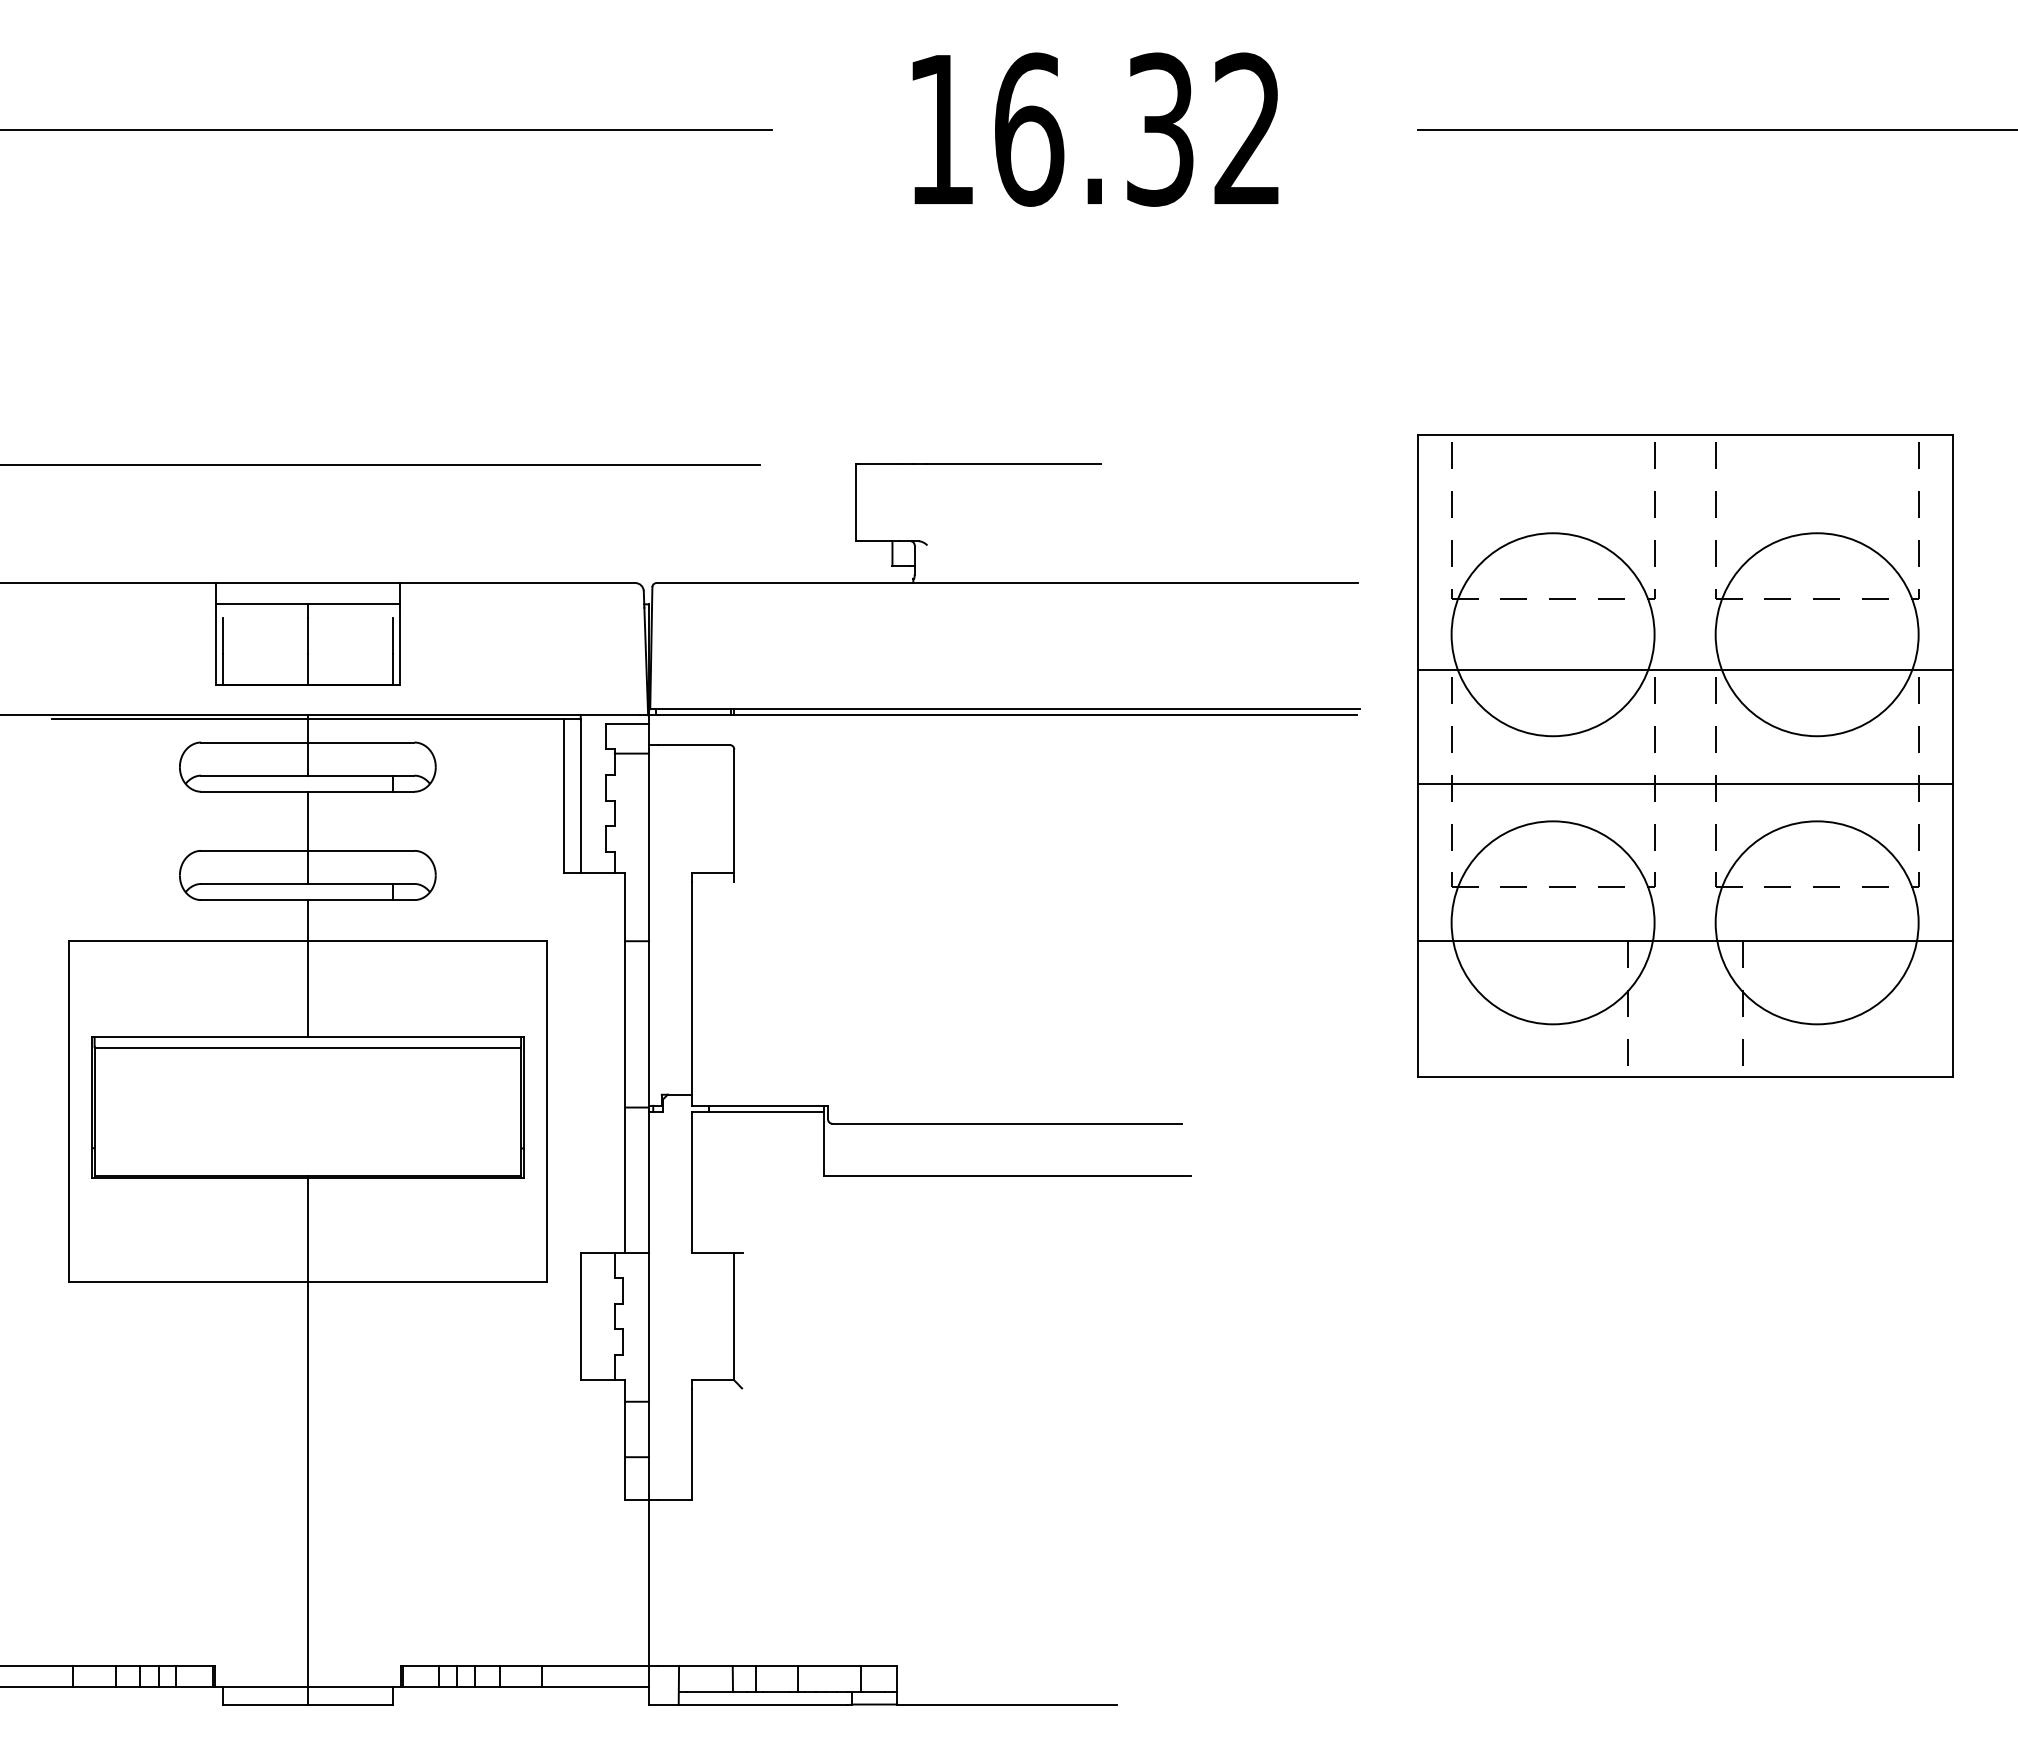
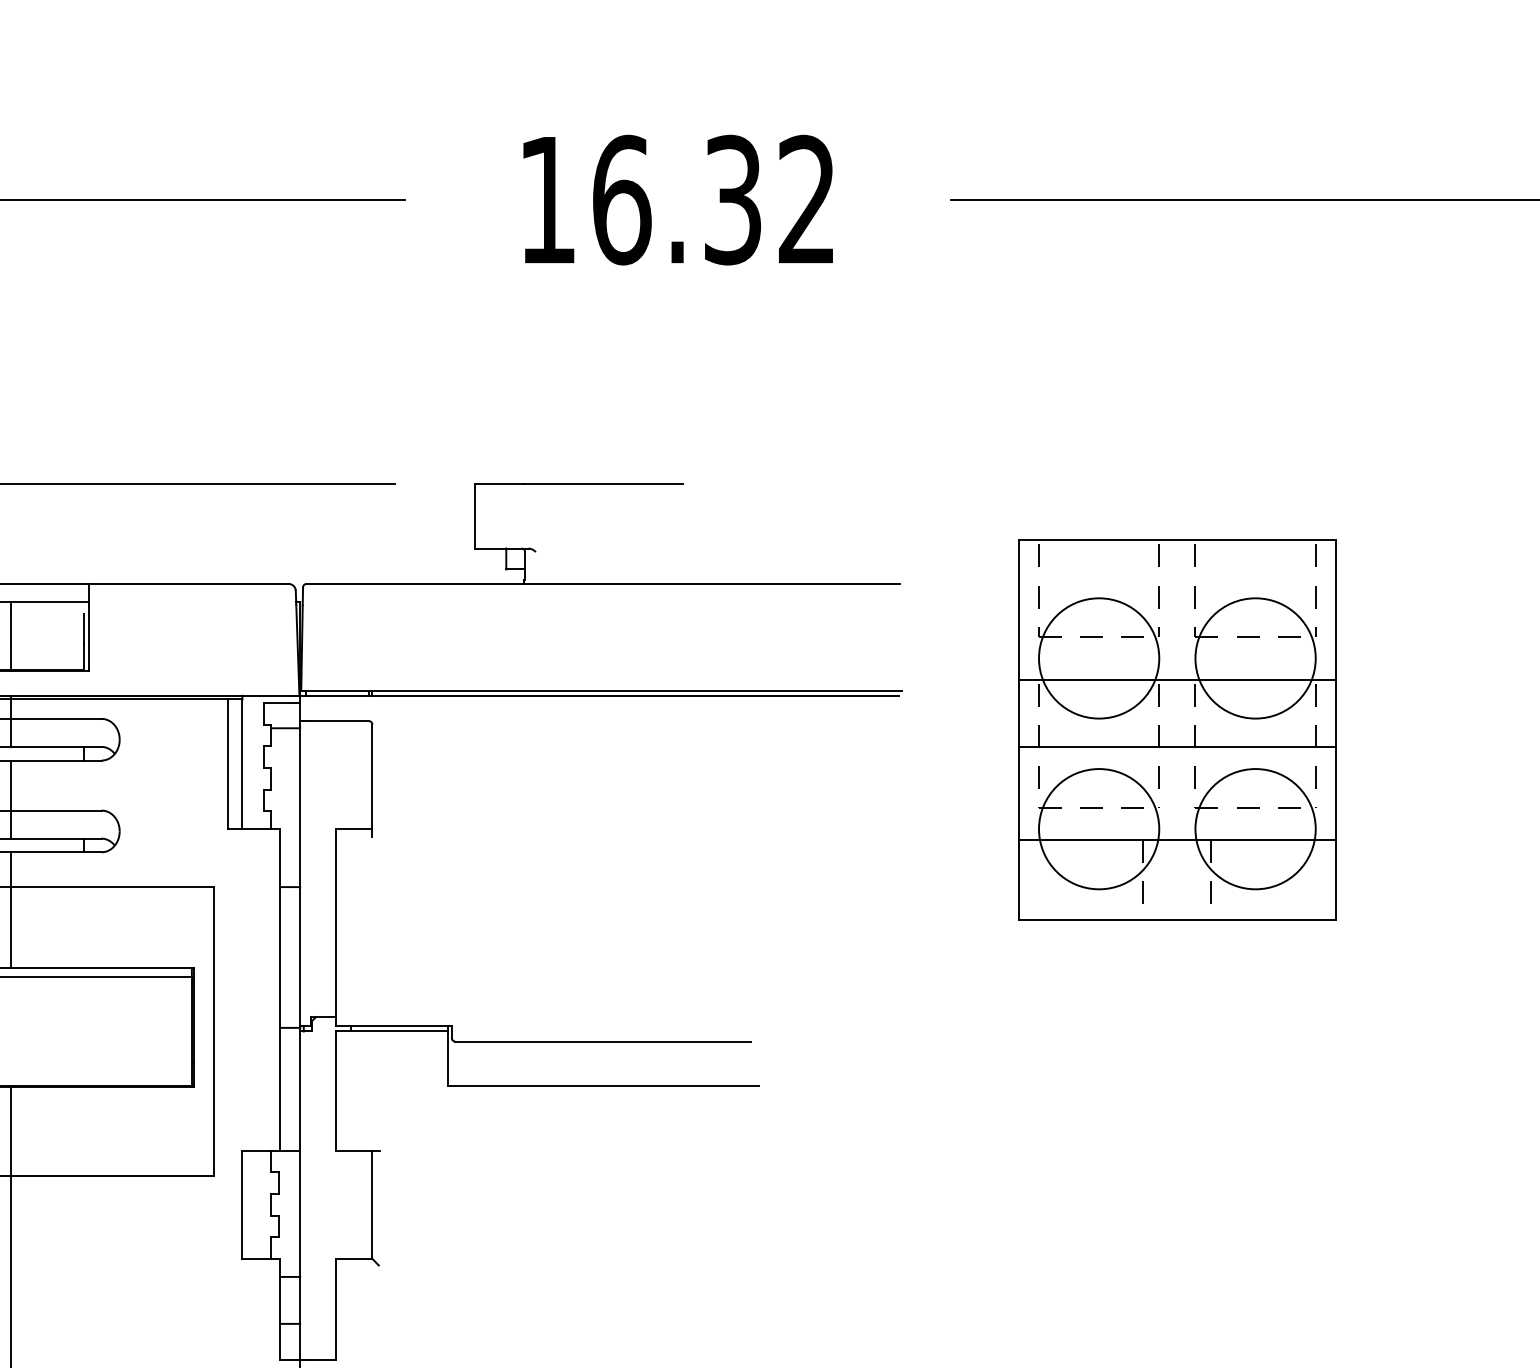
part: (1685, 755) -> (1177, 729), size x0.7

